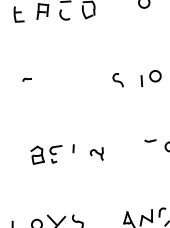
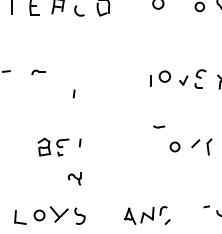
part: (26, 79) -> (38, 72), size x1.6
part: (117, 80) -> (127, 78), removed
line: (63, 98) -> (73, 93), added
part: (150, 140) -> (159, 126), moved
part: (96, 153) -> (74, 178), moved

